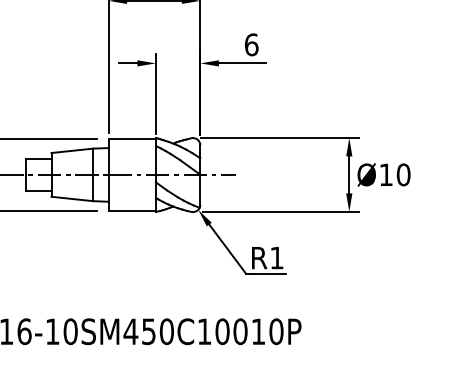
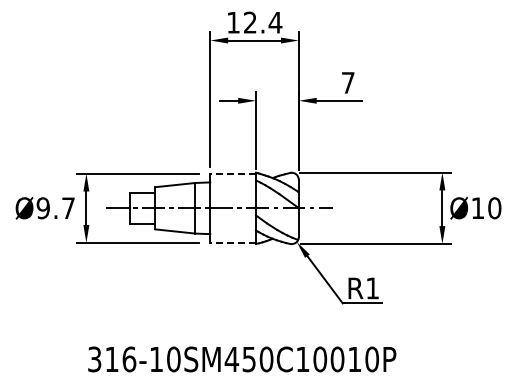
text: (250, 44) -> (347, 82), 6 -> 7
line: (132, 138) -> (233, 173), solid -> dashed
line: (132, 210) -> (233, 242), solid -> dashed

